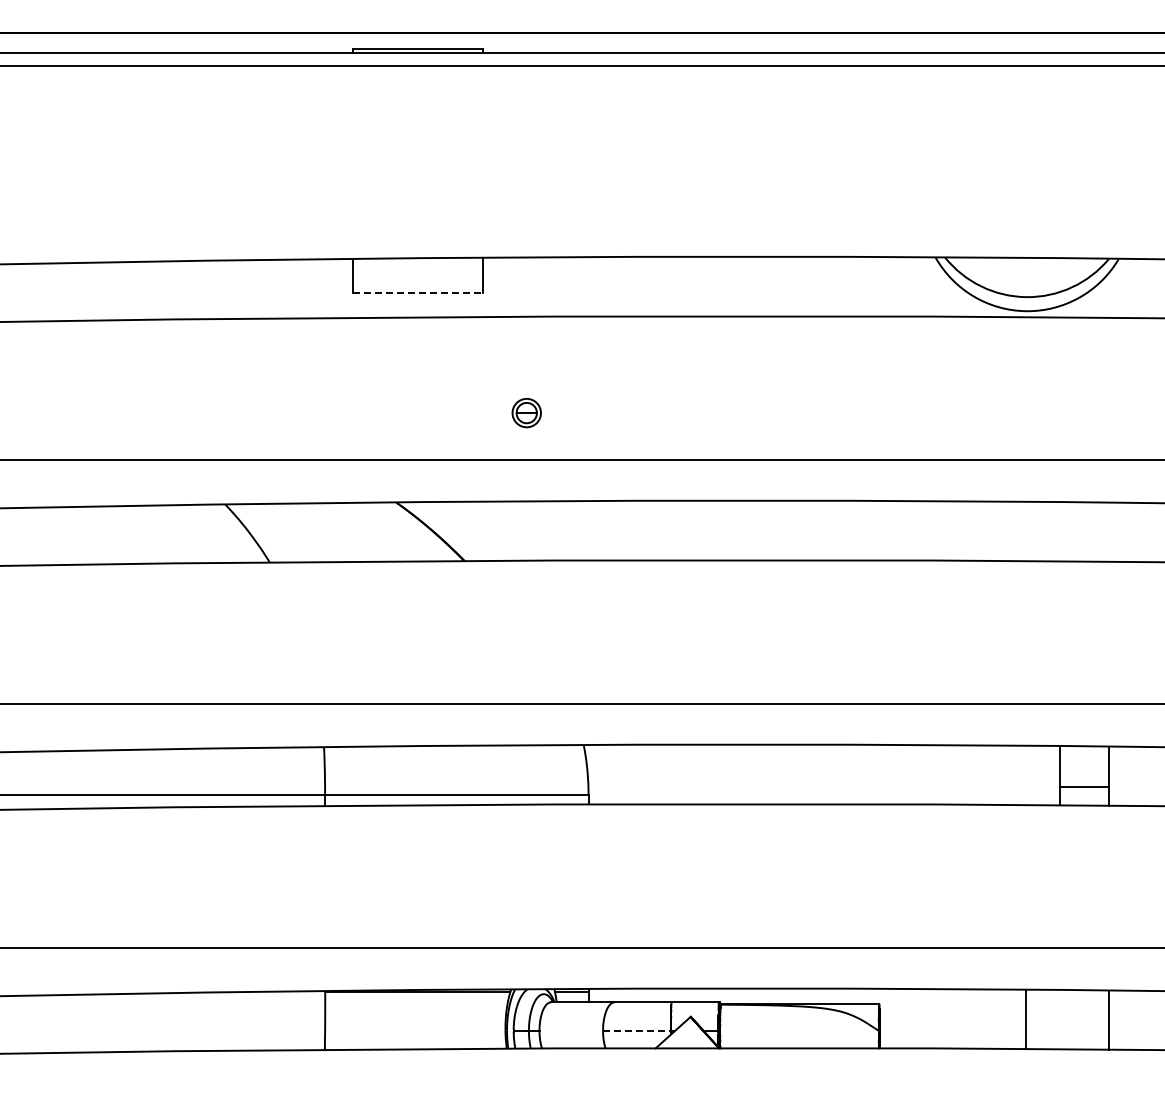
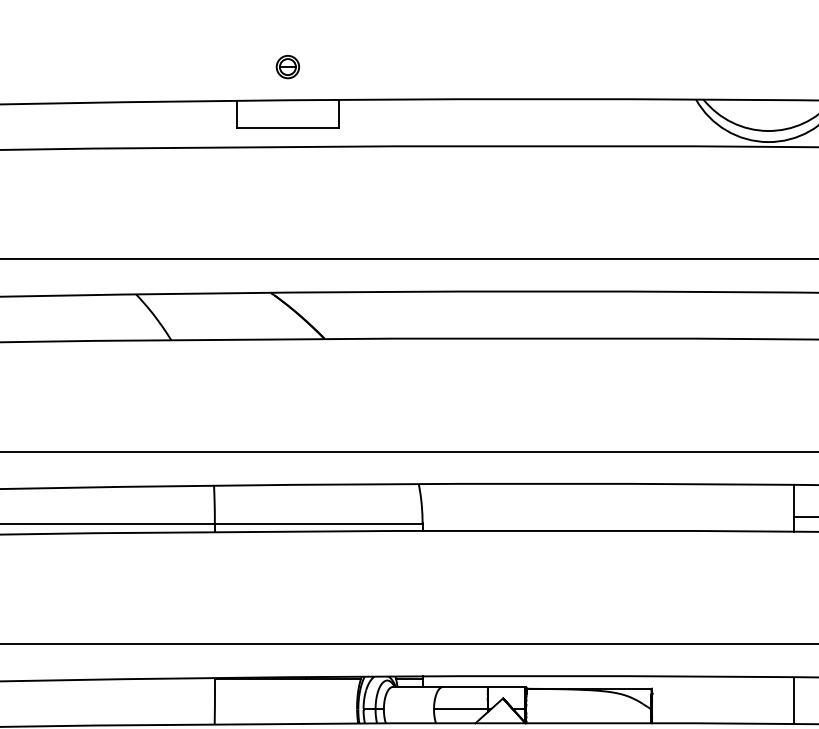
line: (418, 293) -> (288, 128), dashed -> solid
part: (526, 413) -> (287, 67), moved
line: (1026, 1019) -> (794, 700), moved
line: (639, 1030) -> (462, 709), dashed -> solid

